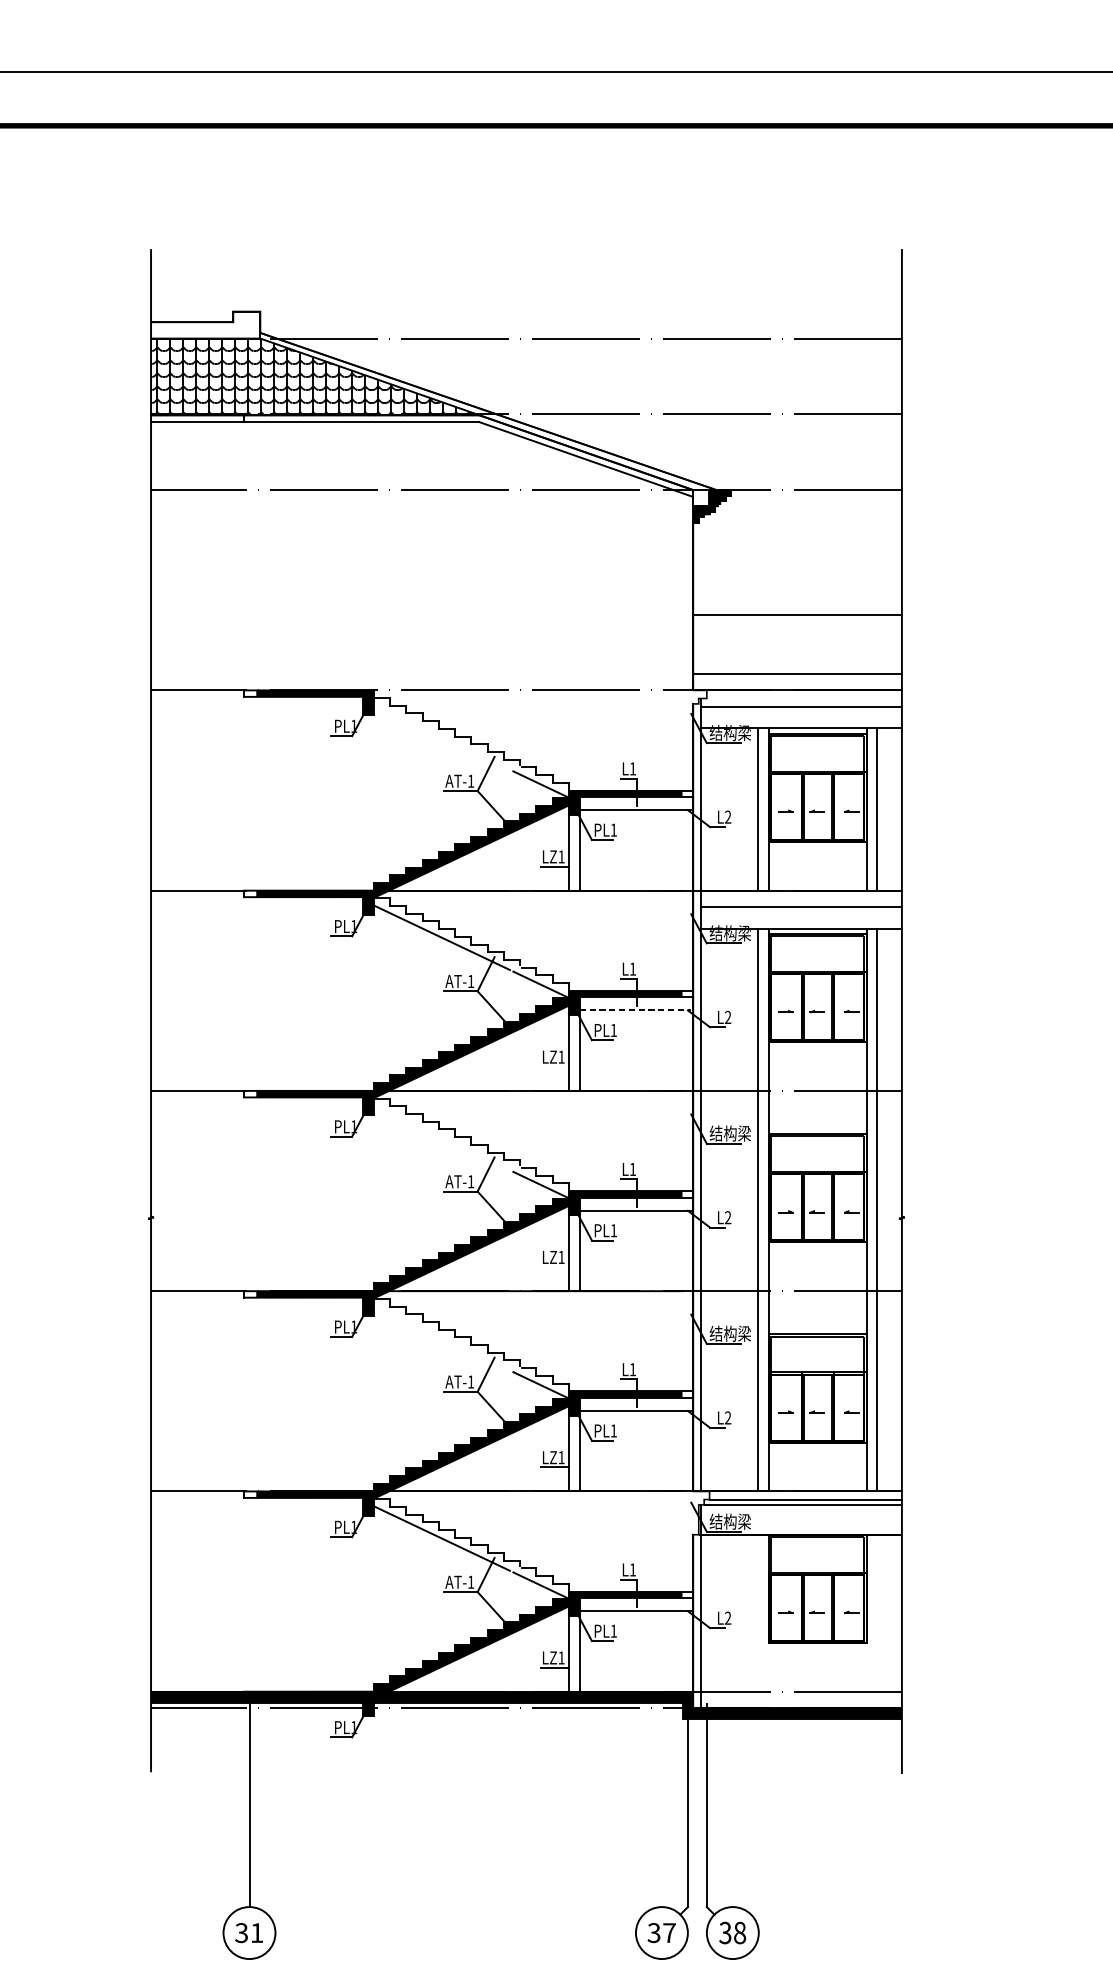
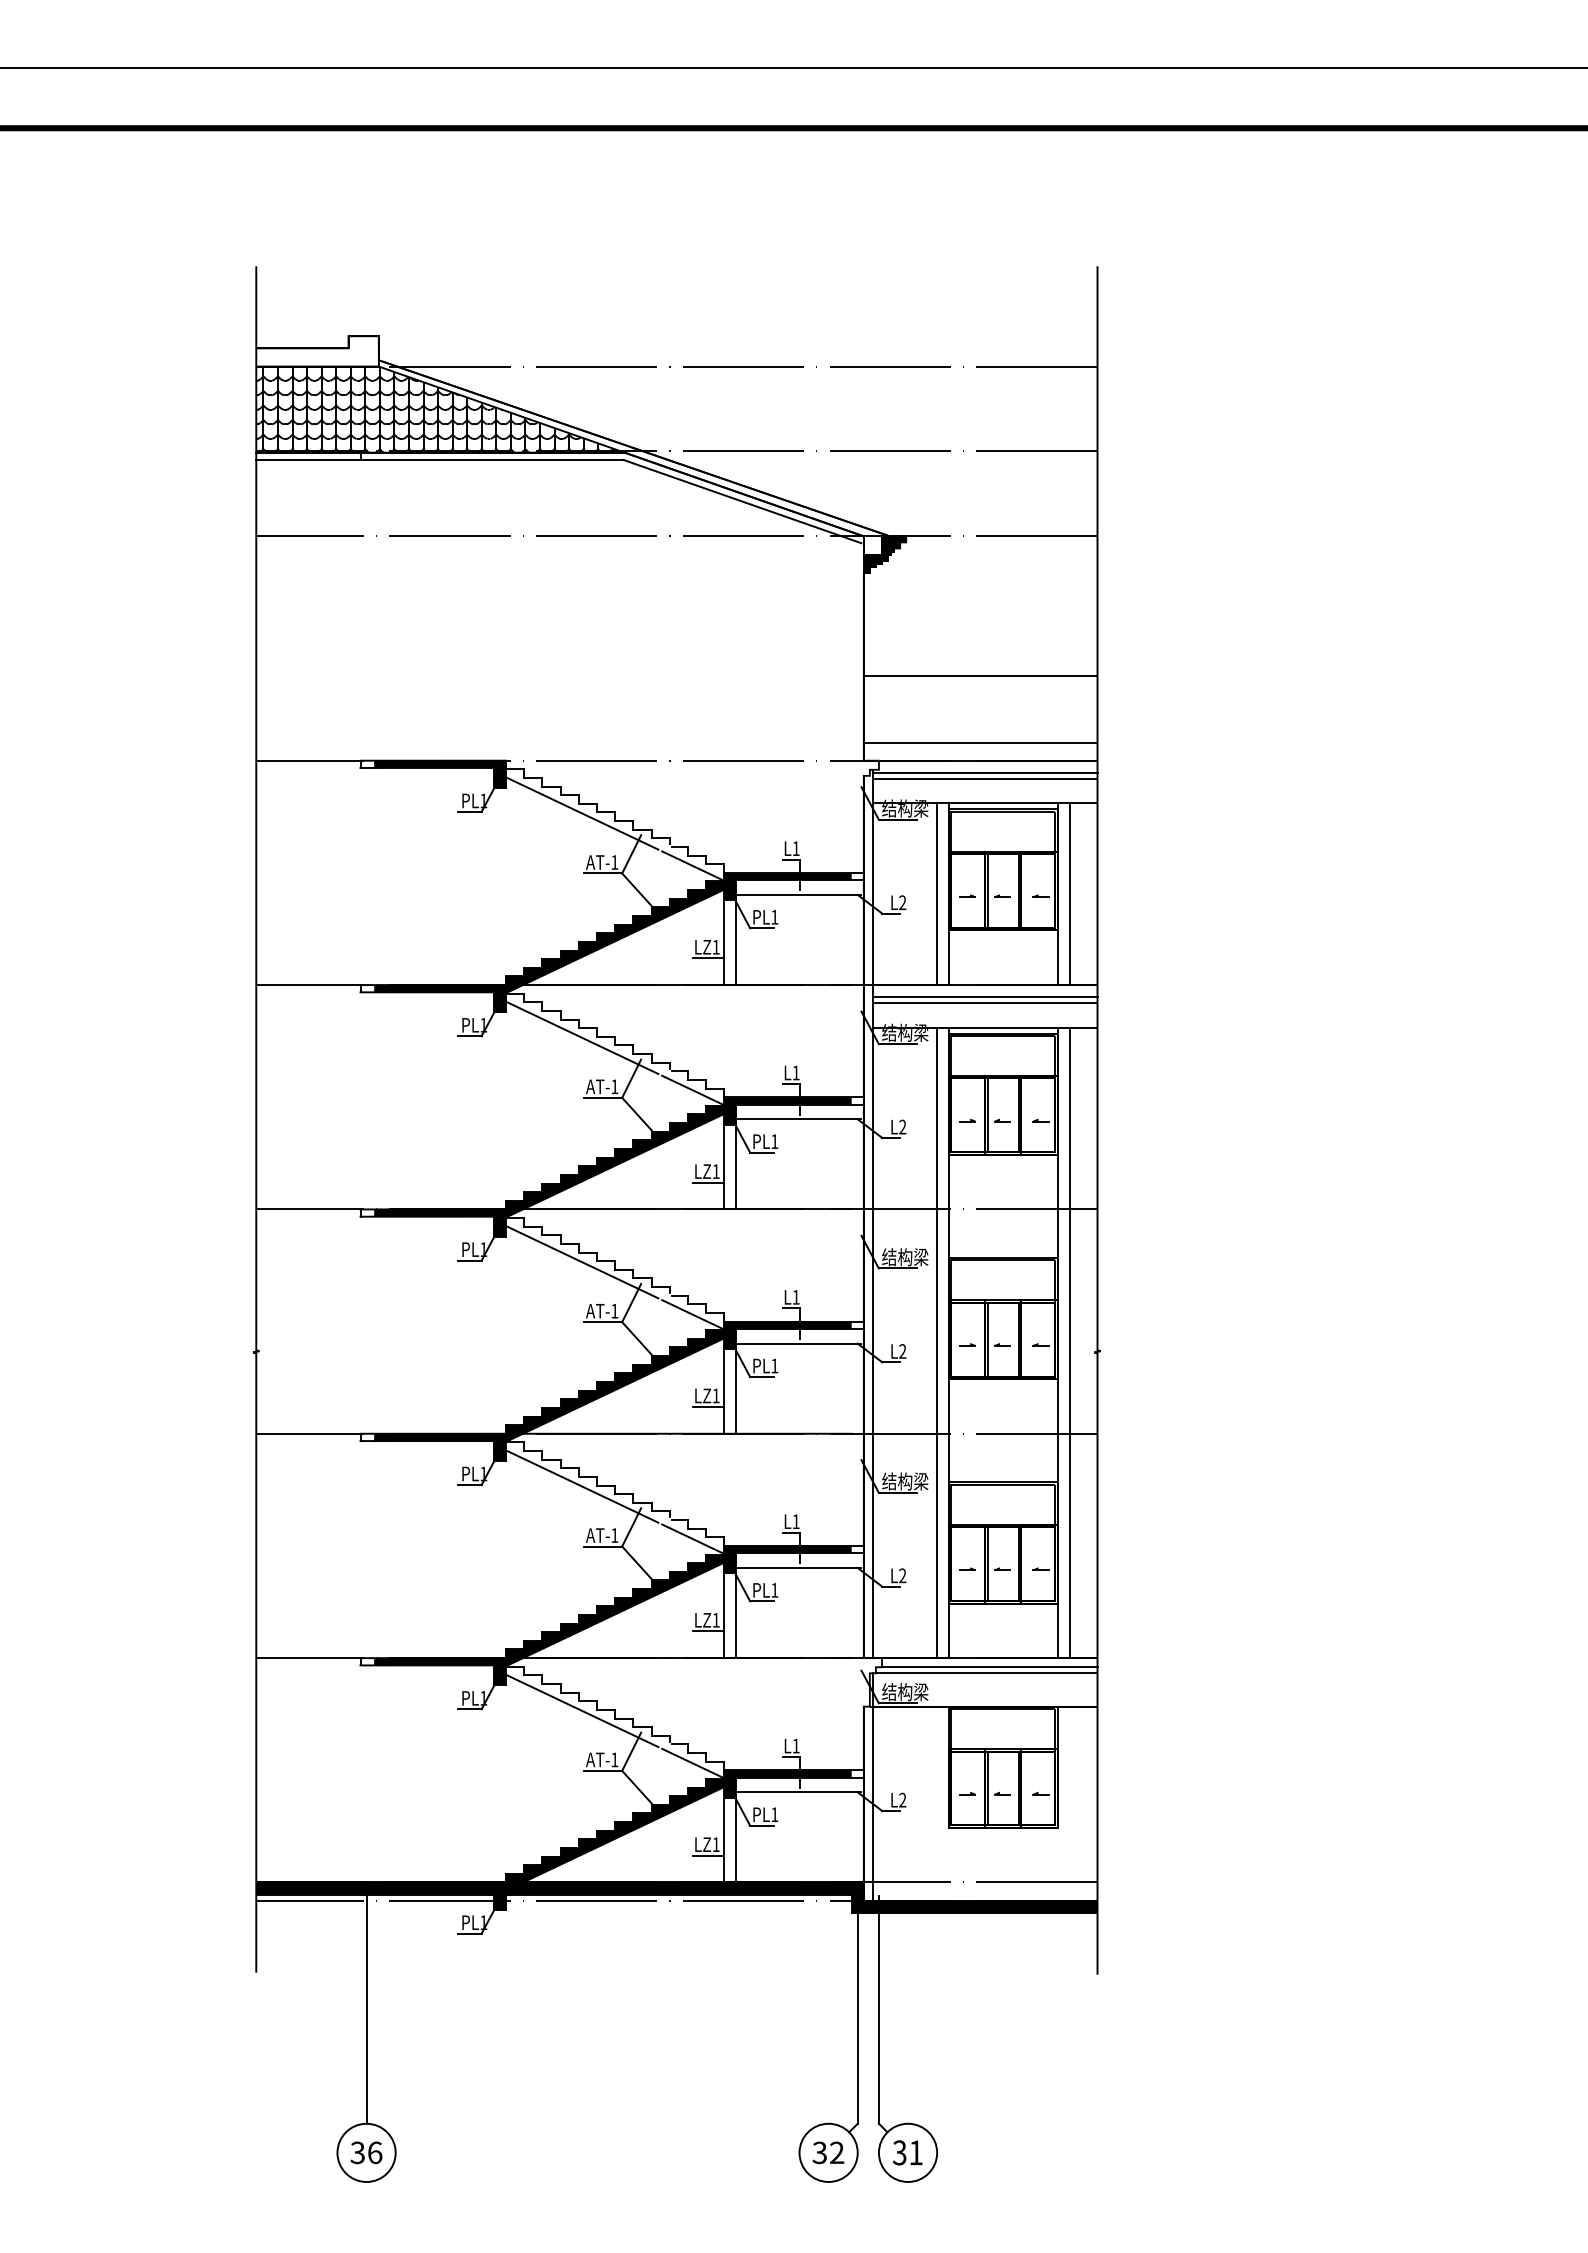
line: (801, 700) -> (984, 772), added
line: (442, 737) -> (582, 813), added
line: (801, 901) -> (984, 997), added
line: (635, 1010) -> (799, 1119), dashed -> solid
line: (554, 1066) -> (708, 1182), added
line: (442, 1138) -> (582, 1262), added
line: (554, 1266) -> (708, 1406), added
line: (442, 1338) -> (582, 1486), added
text: (257, 1932) -> (375, 2152), 31 -> 36
text: (669, 1932) -> (837, 2152), 37 -> 32
text: (739, 1932) -> (915, 2152), 38 -> 31

